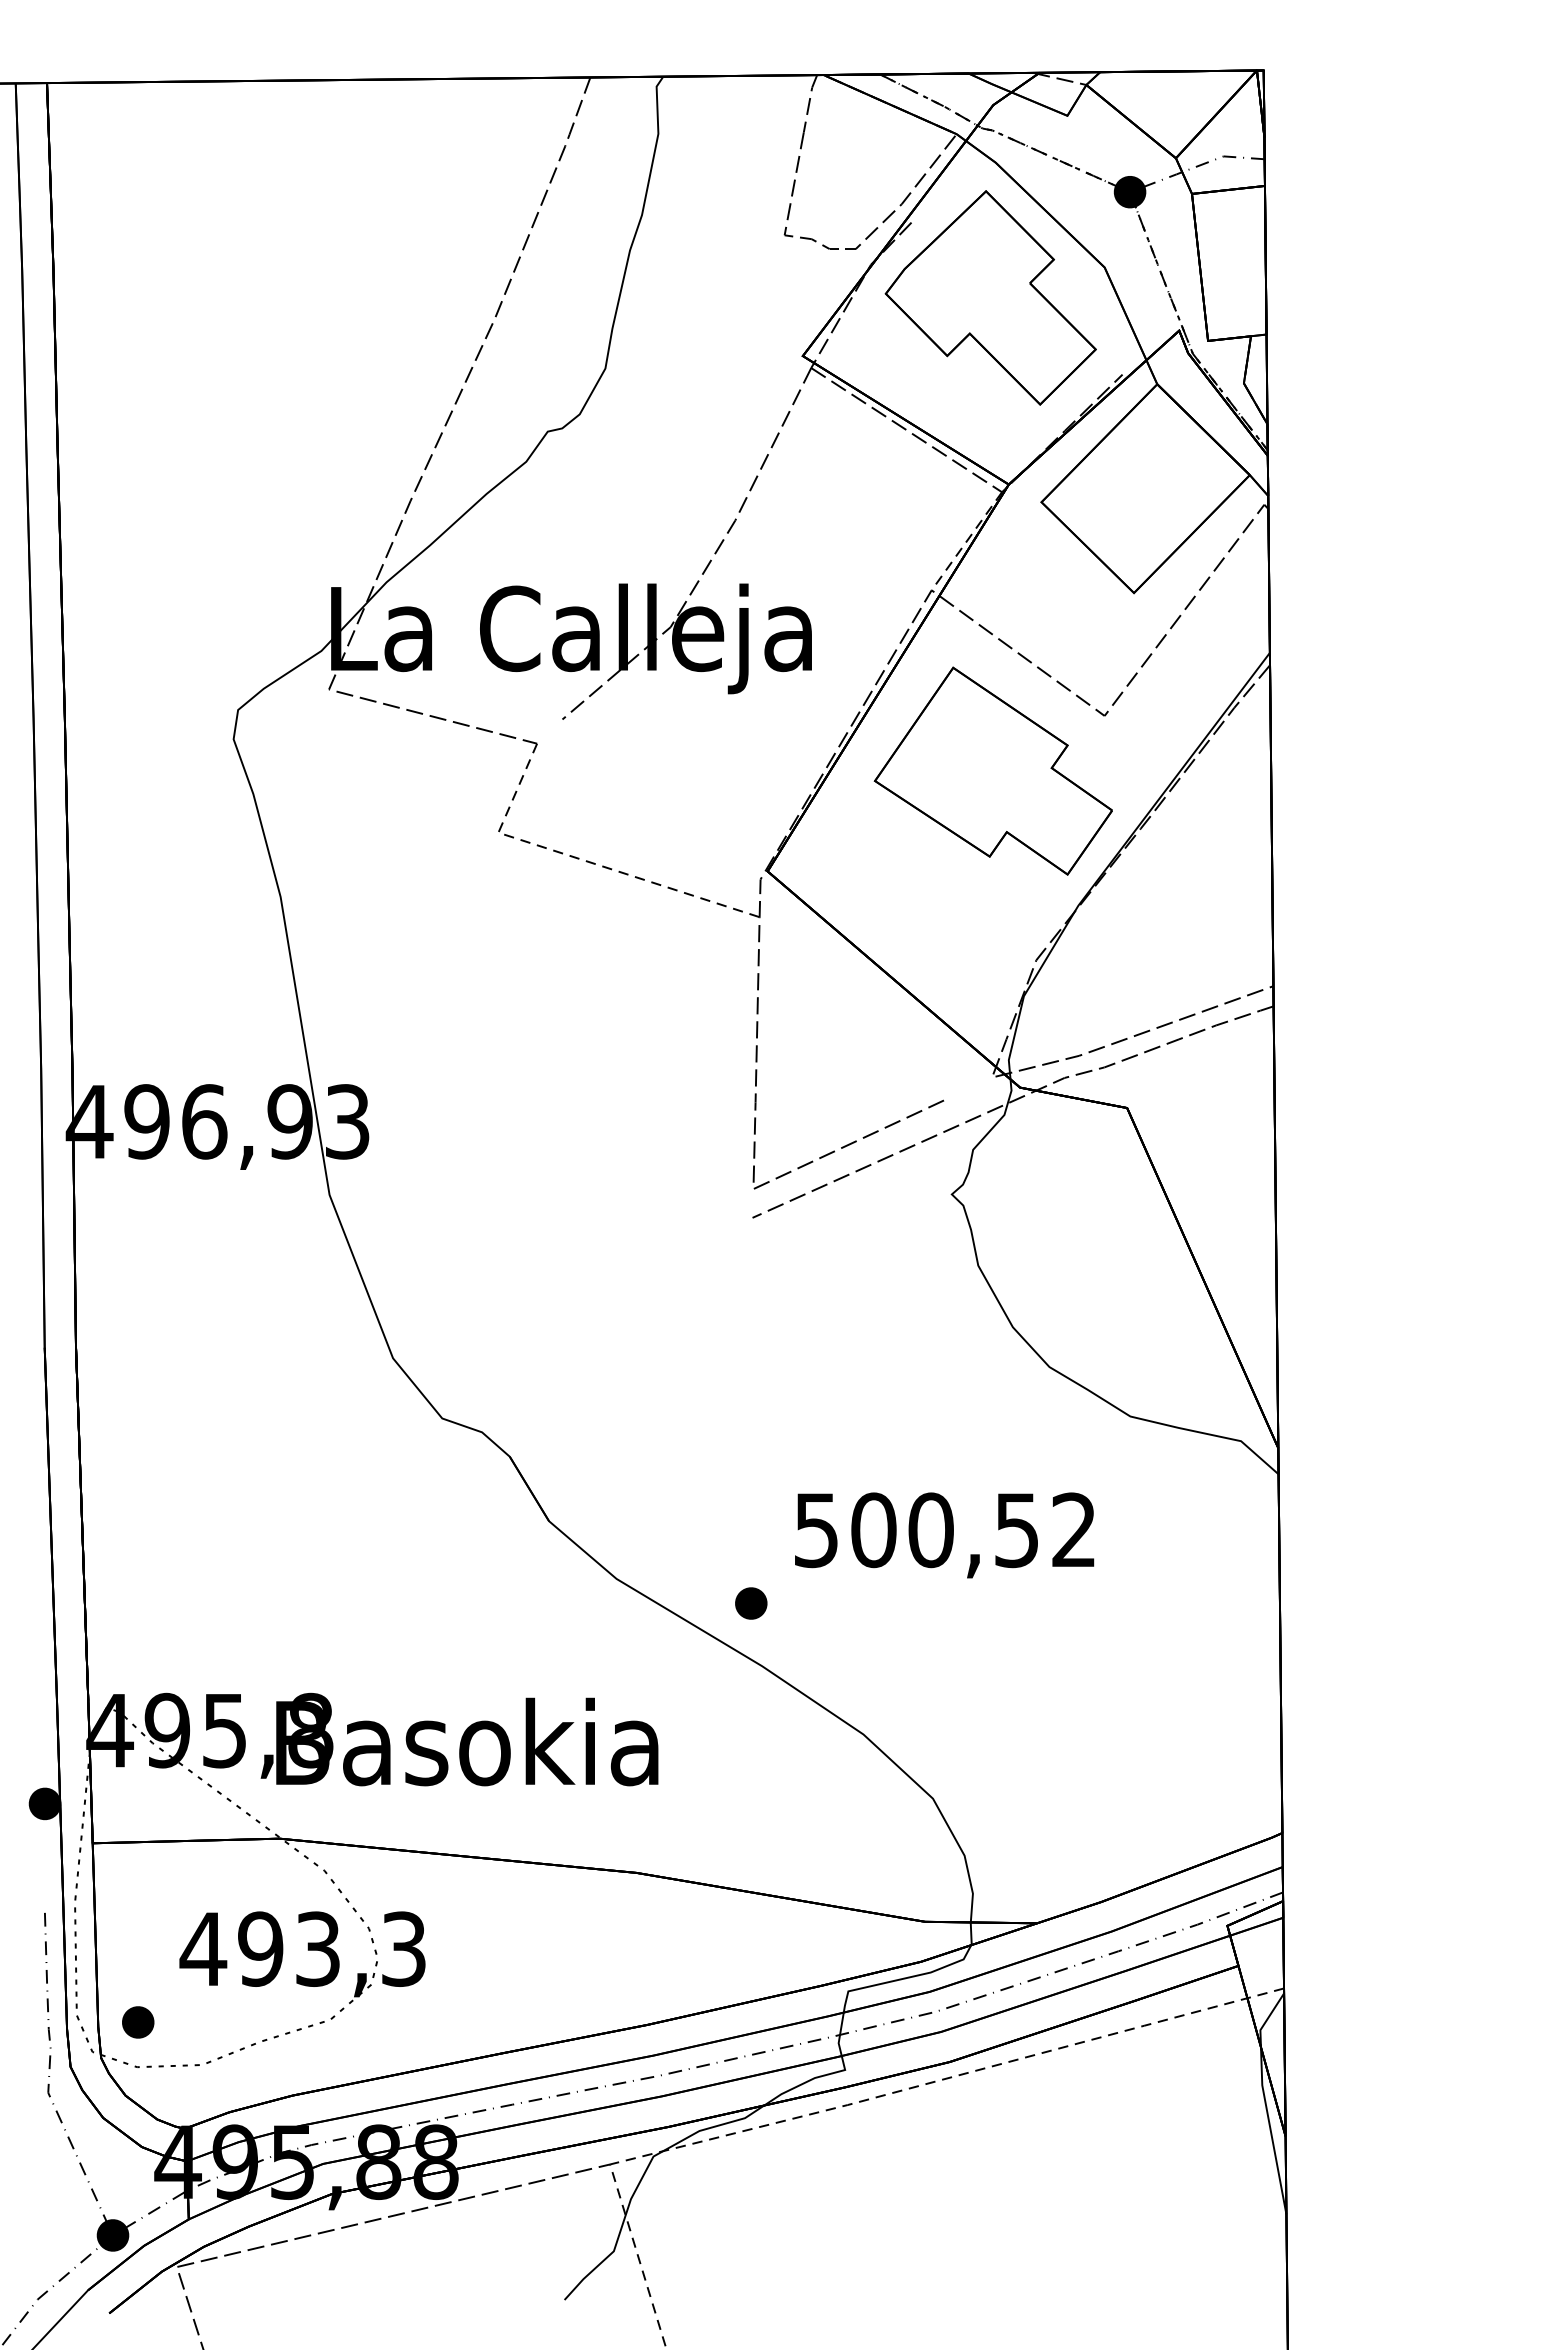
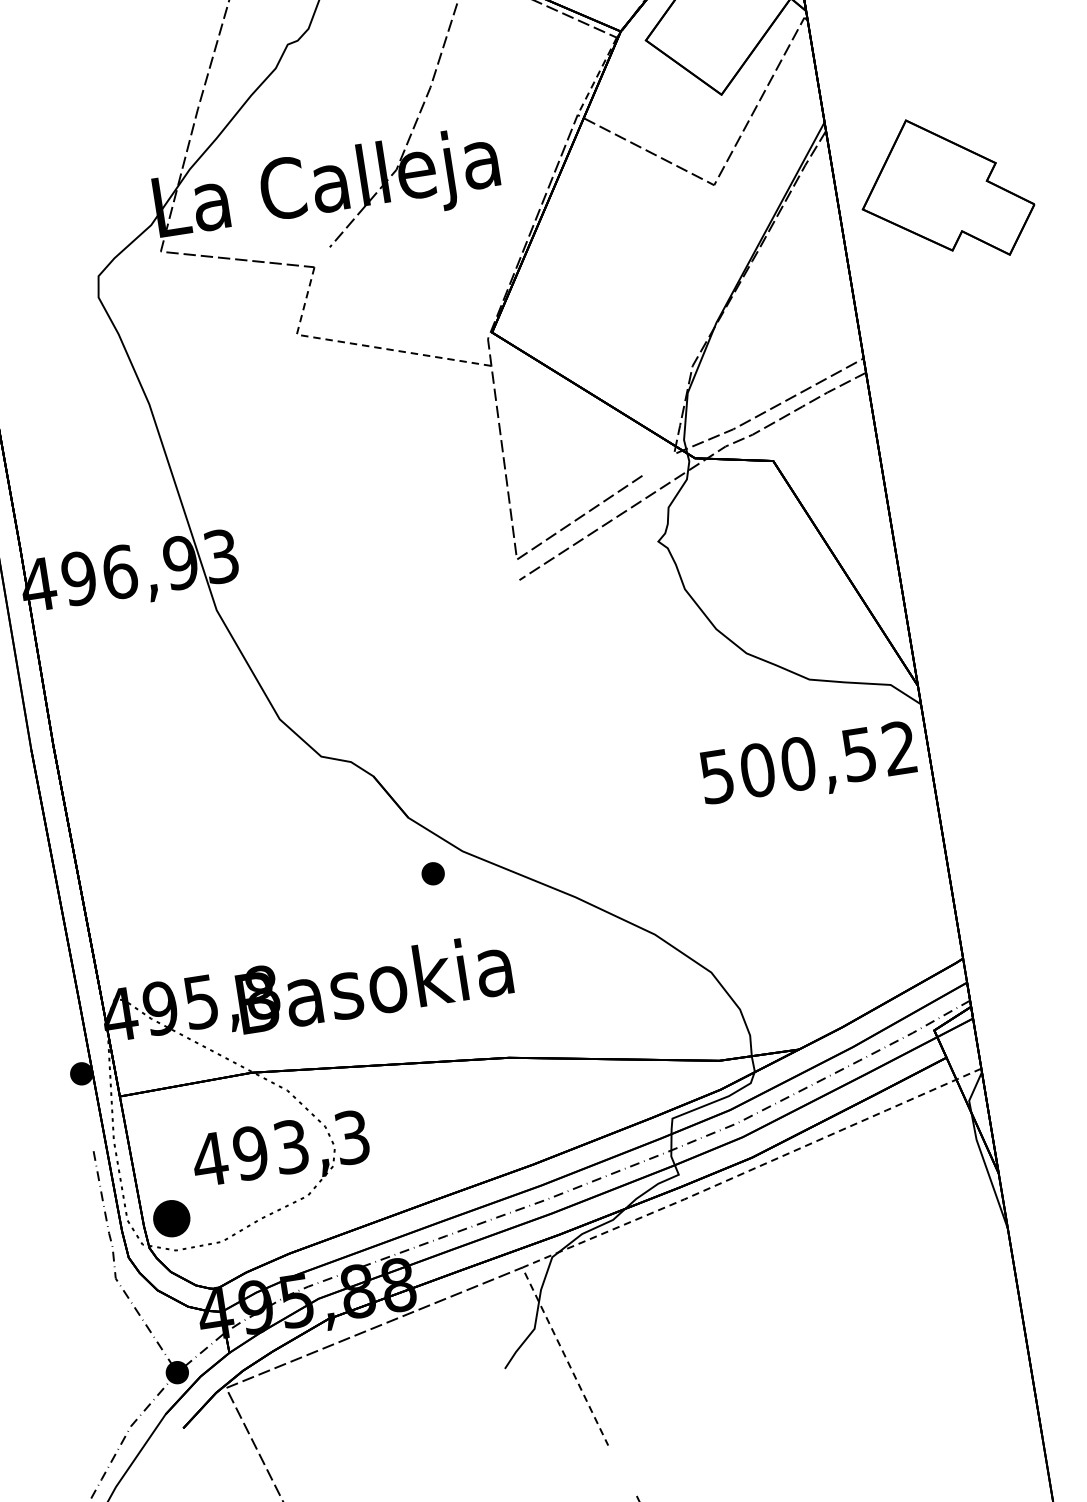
part: (992, 770) -> (945, 189), moved
text: (944, 1535) -> (808, 766), moved
part: (751, 1603) -> (433, 873), moved
part: (138, 2022) -> (172, 1218), size x1.6

